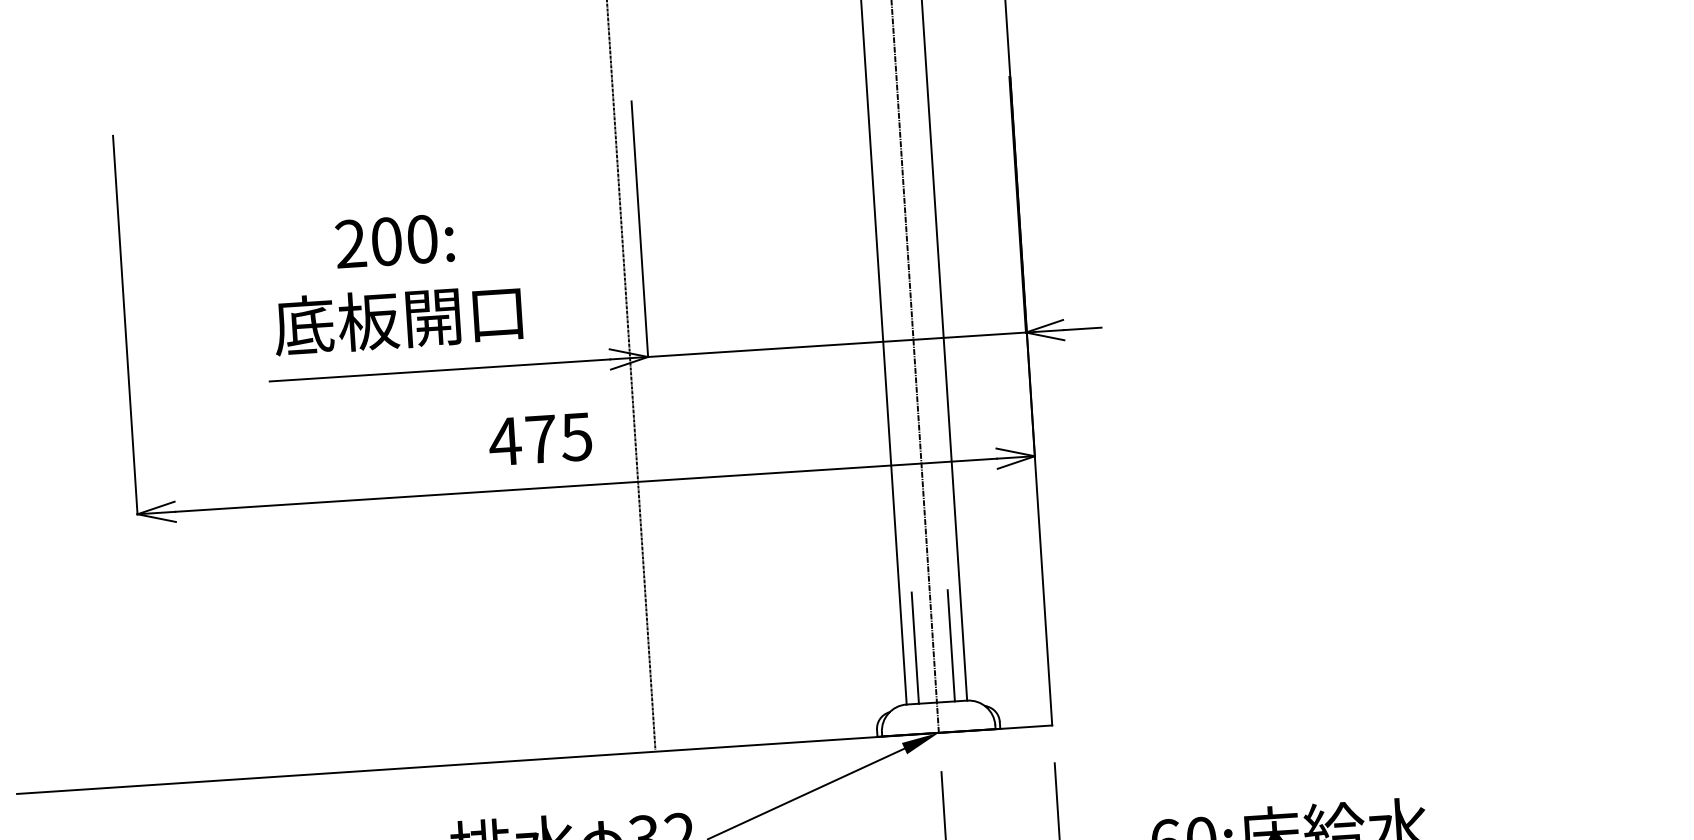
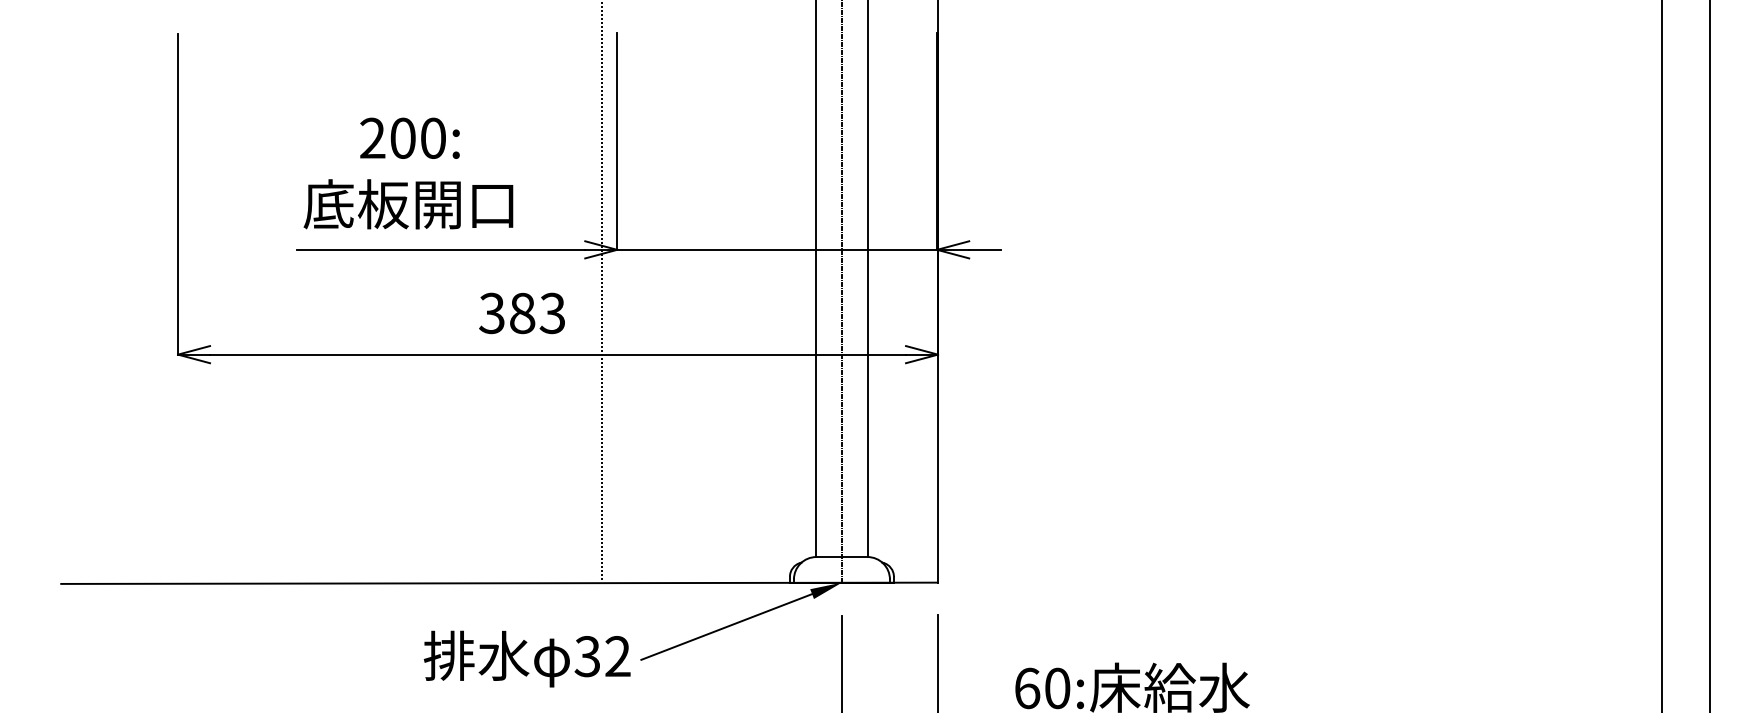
text: (539, 439) -> (521, 313), 475 -> 383
line: (951, 645) -> (857, 509), removed
line: (915, 647) -> (826, 509), removed

